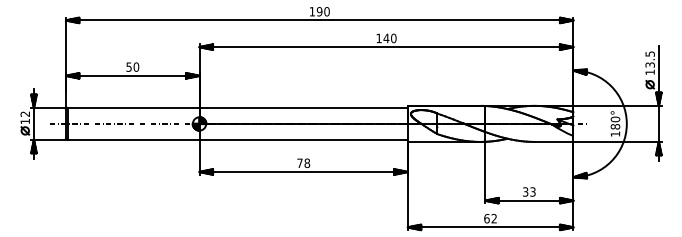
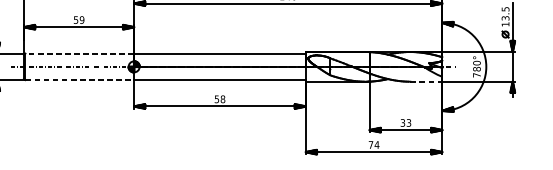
text: (135, 67) -> (81, 20), 50 -> 59
line: (133, 107) -> (79, 53), solid -> dashed
text: (615, 133) -> (476, 74), 180° -> 780°
line: (133, 139) -> (79, 79), solid -> dashed
line: (554, 141) -> (426, 81), solid -> dashed
text: (299, 163) -> (216, 99), 78 -> 58
text: (490, 218) -> (373, 144), 62 -> 74

